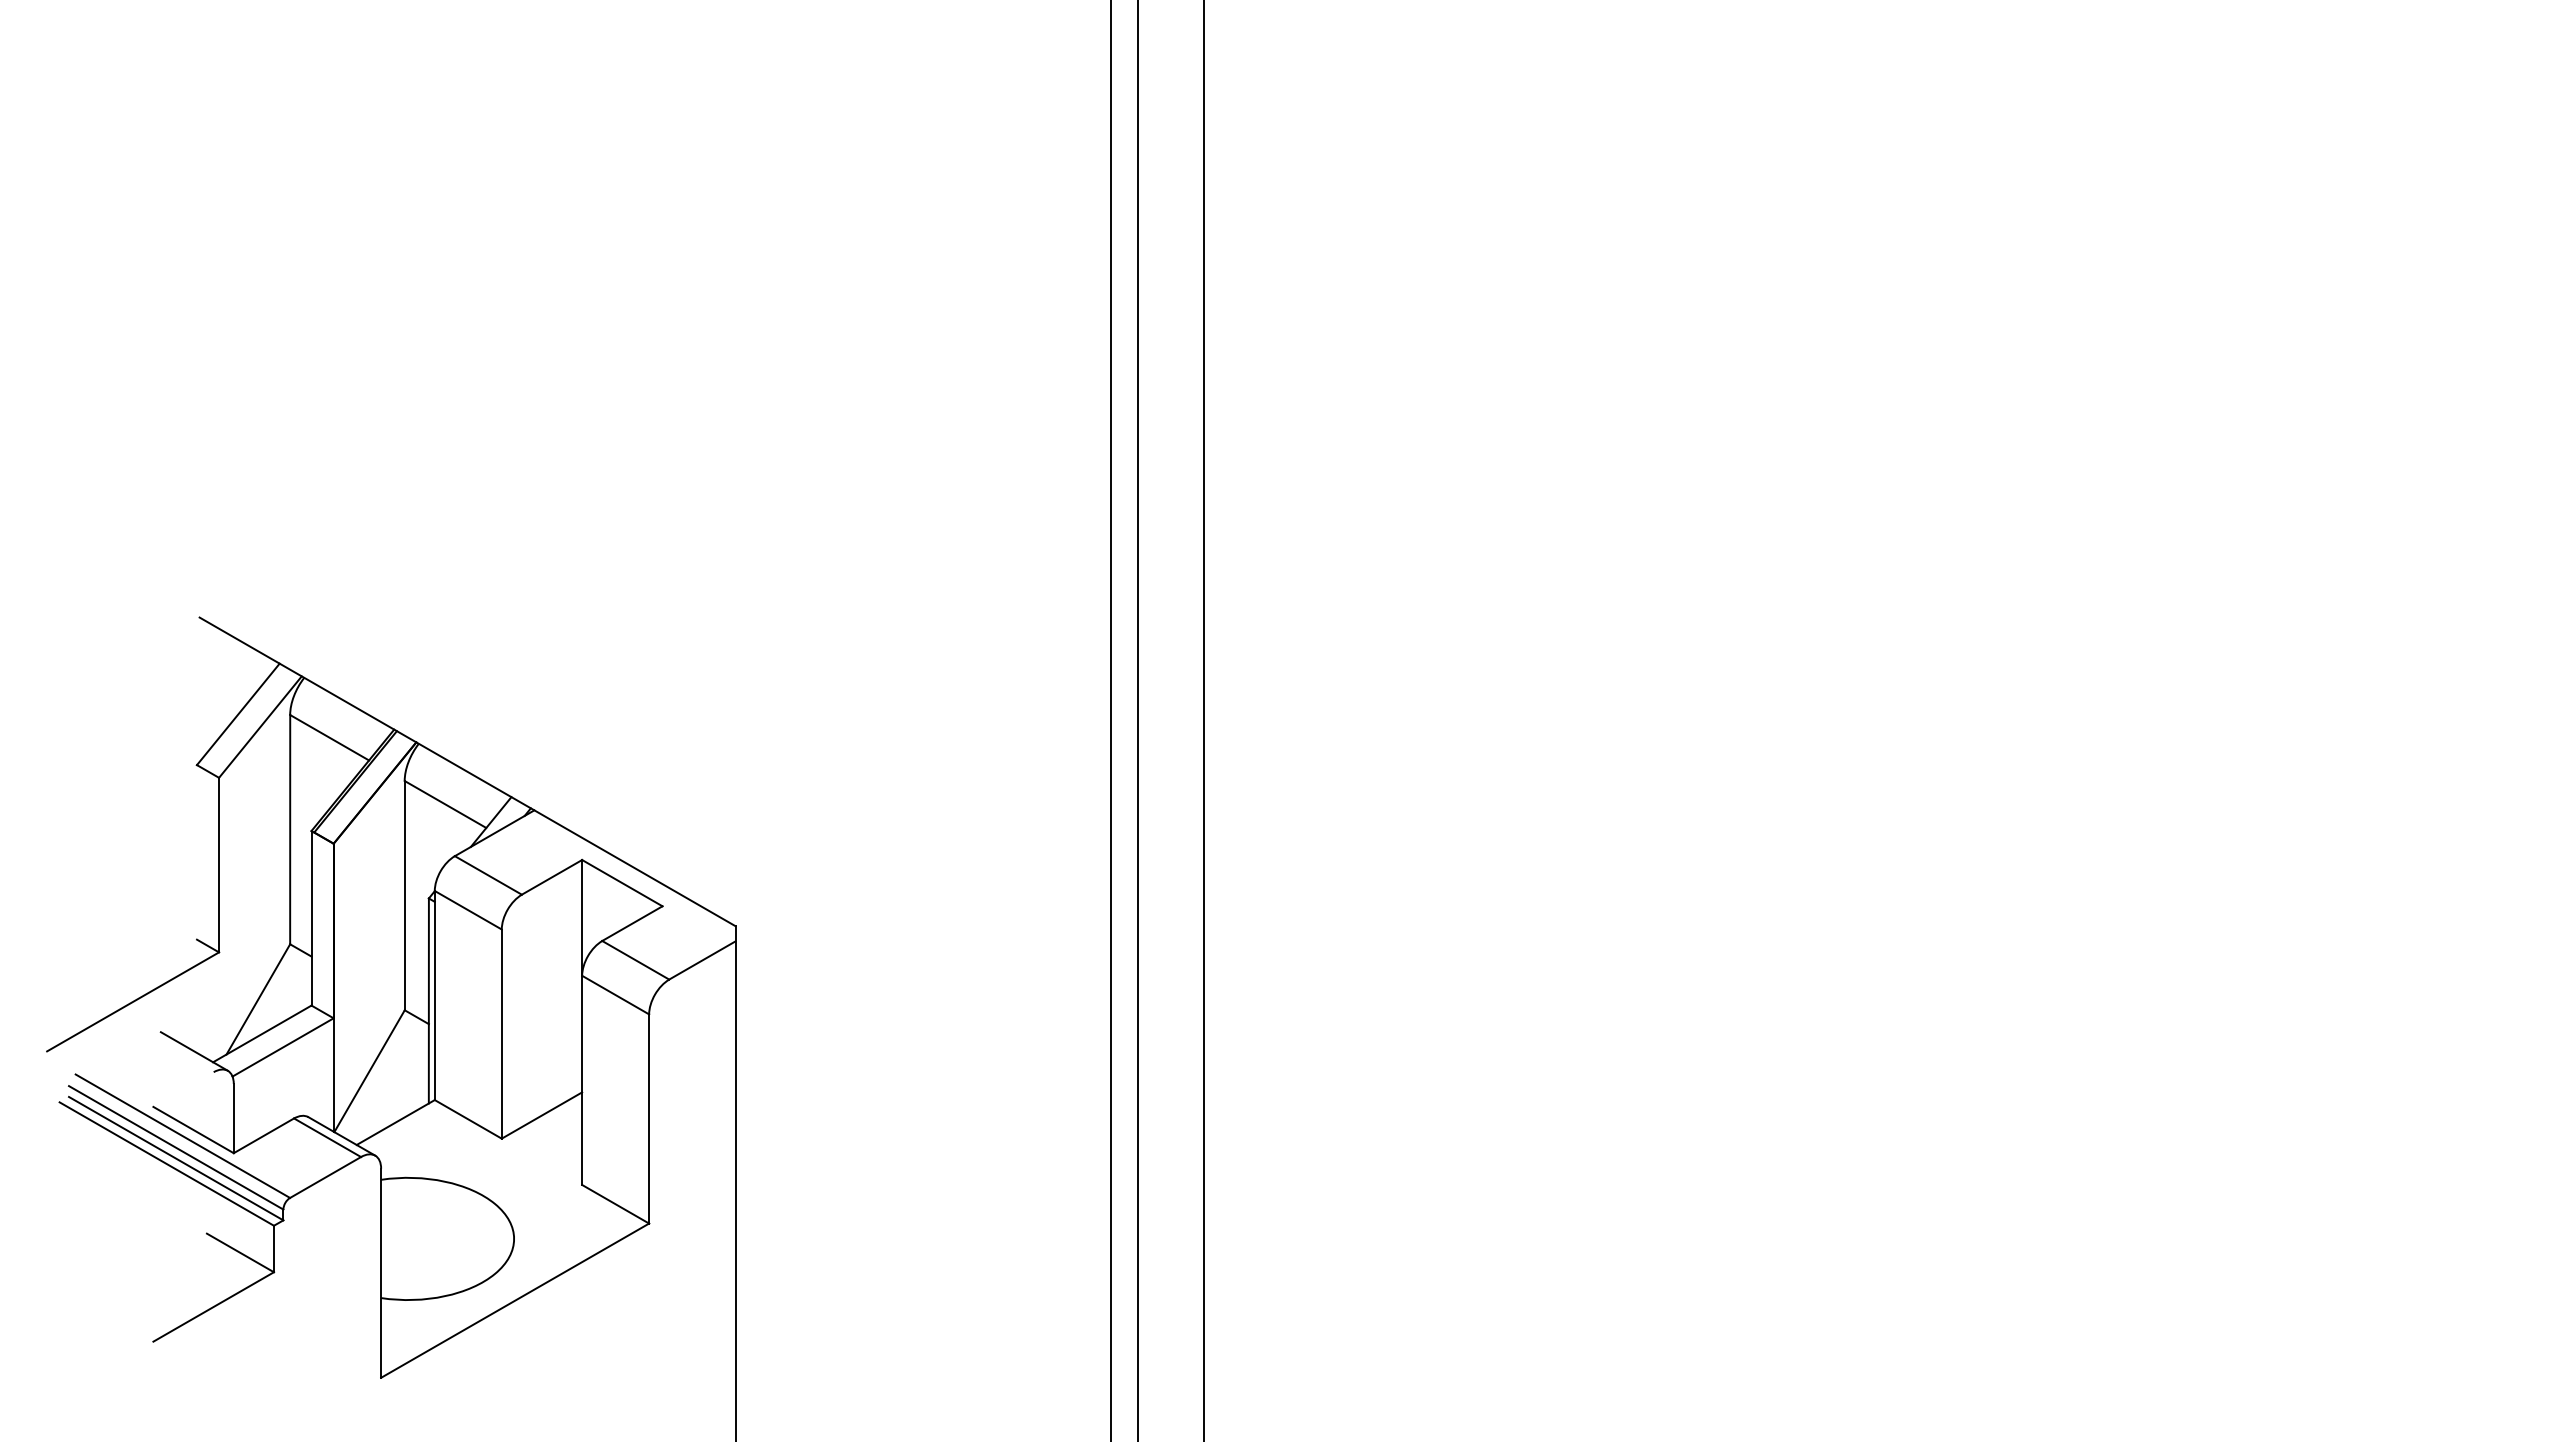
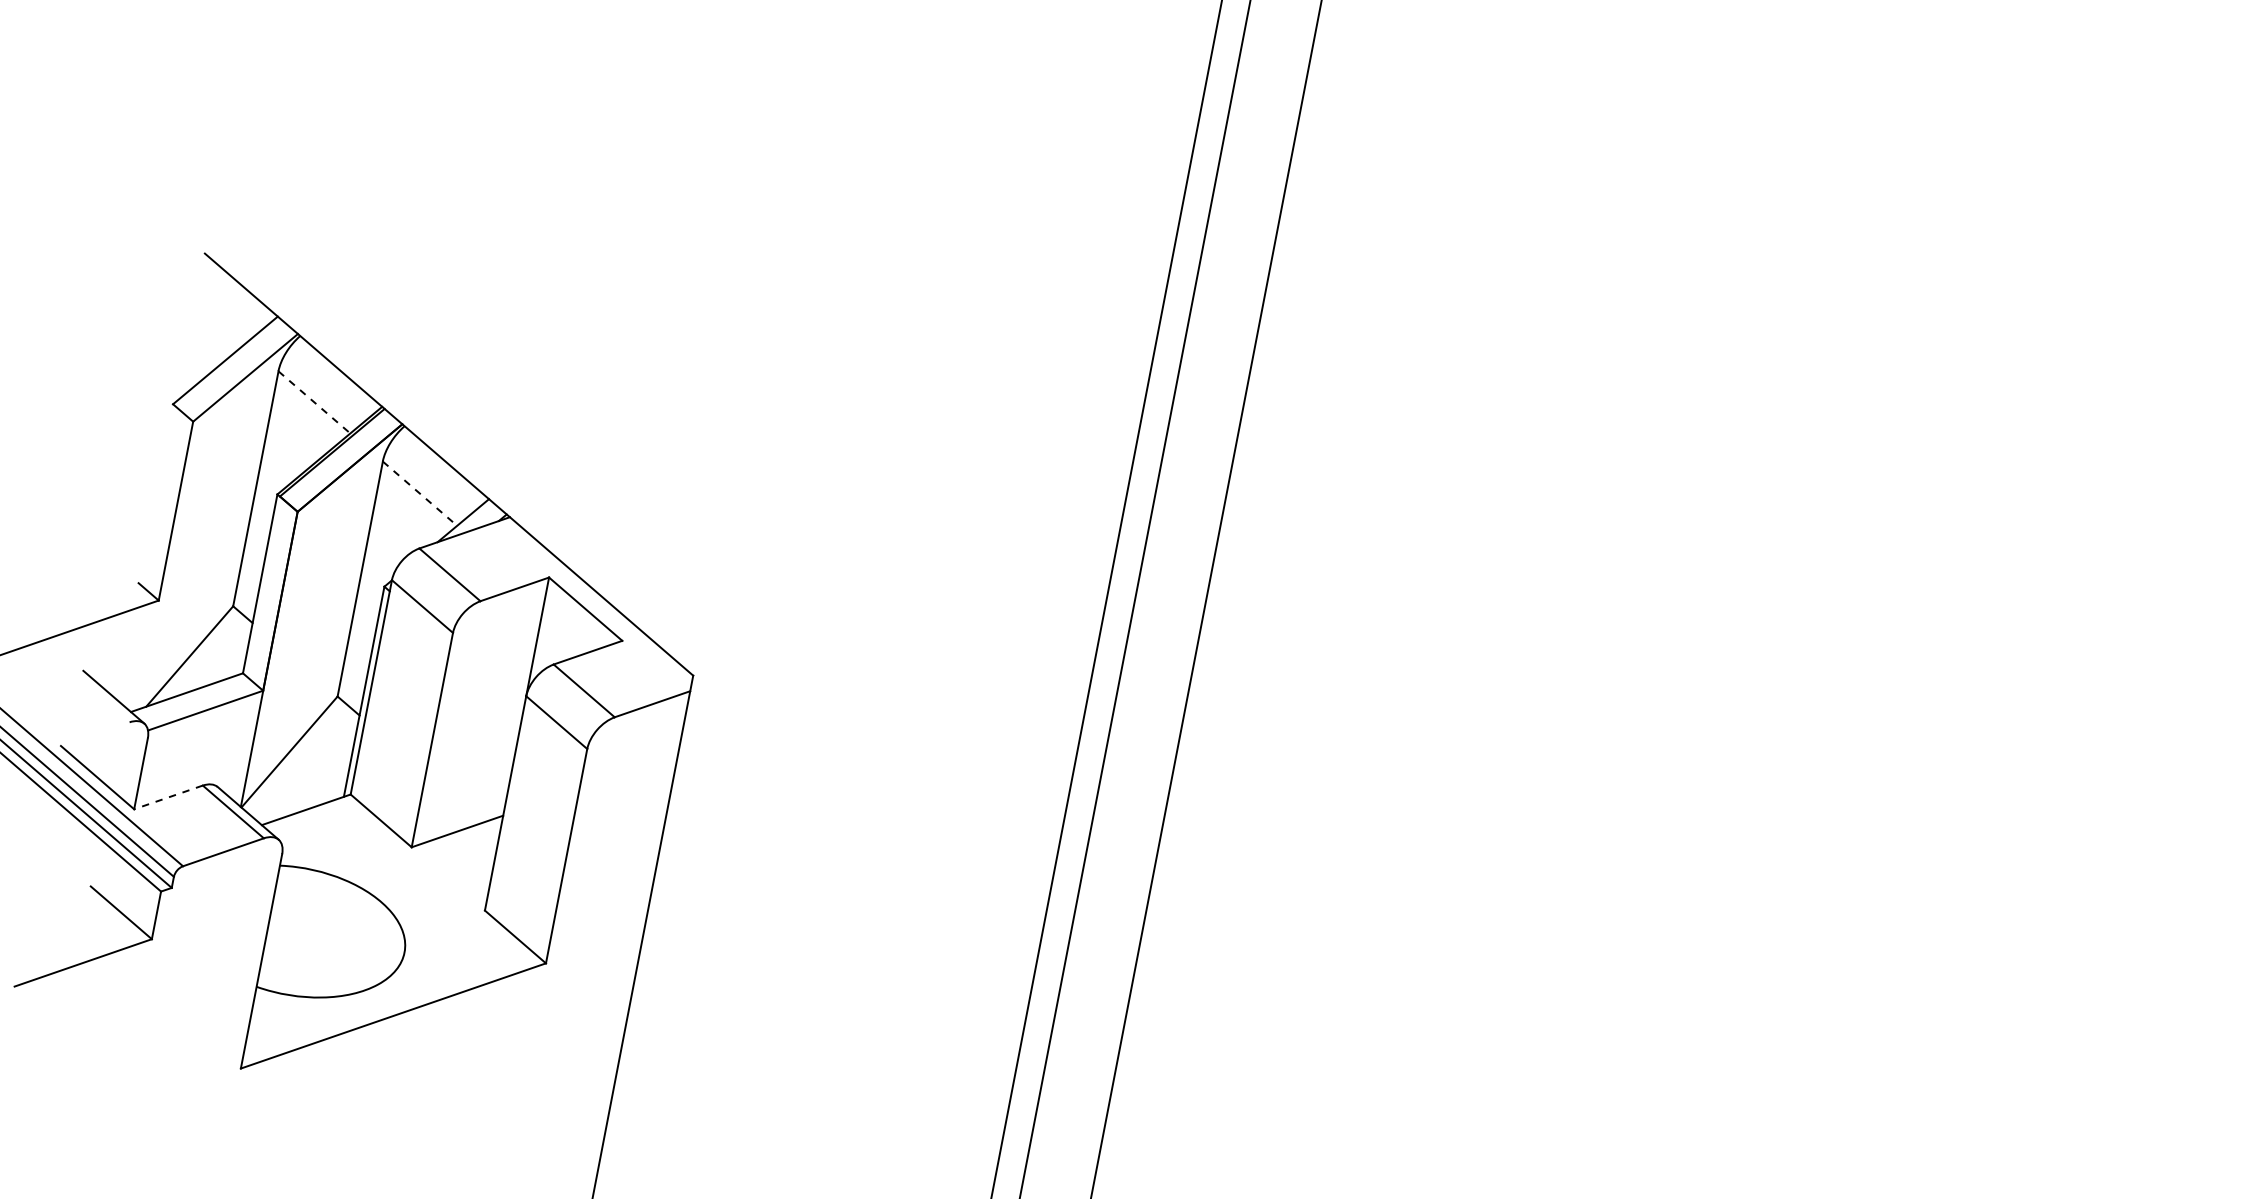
line: (329, 737) -> (314, 402), solid -> dashed
line: (445, 804) -> (419, 493), solid -> dashed
line: (263, 1135) -> (168, 797), solid -> dashed

